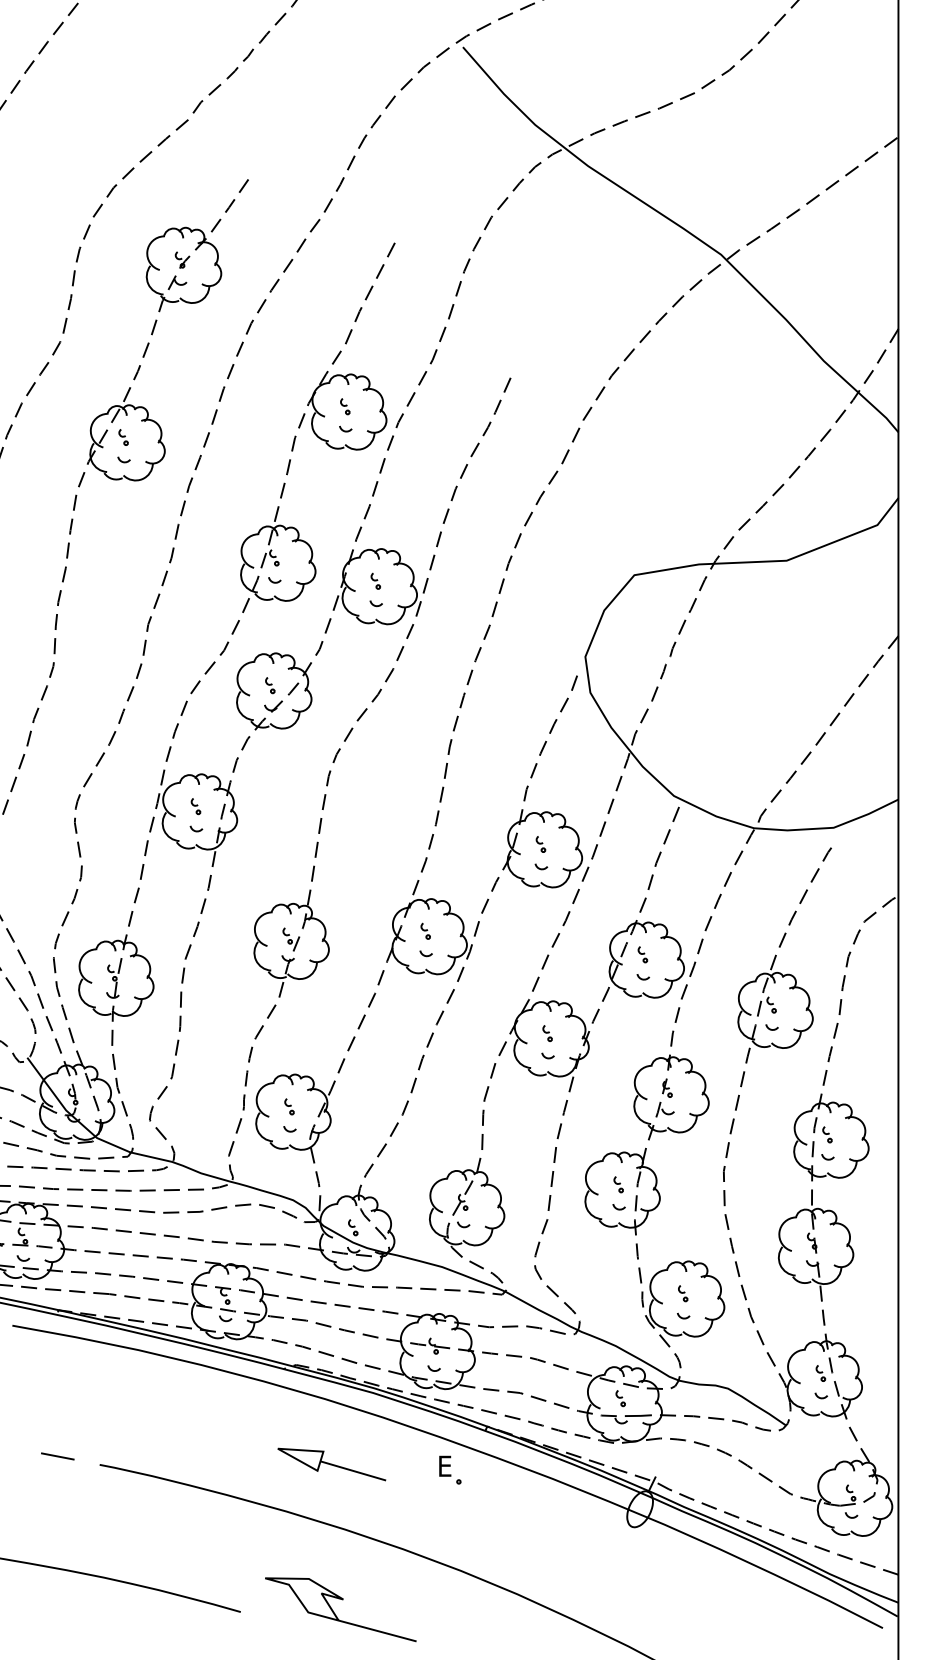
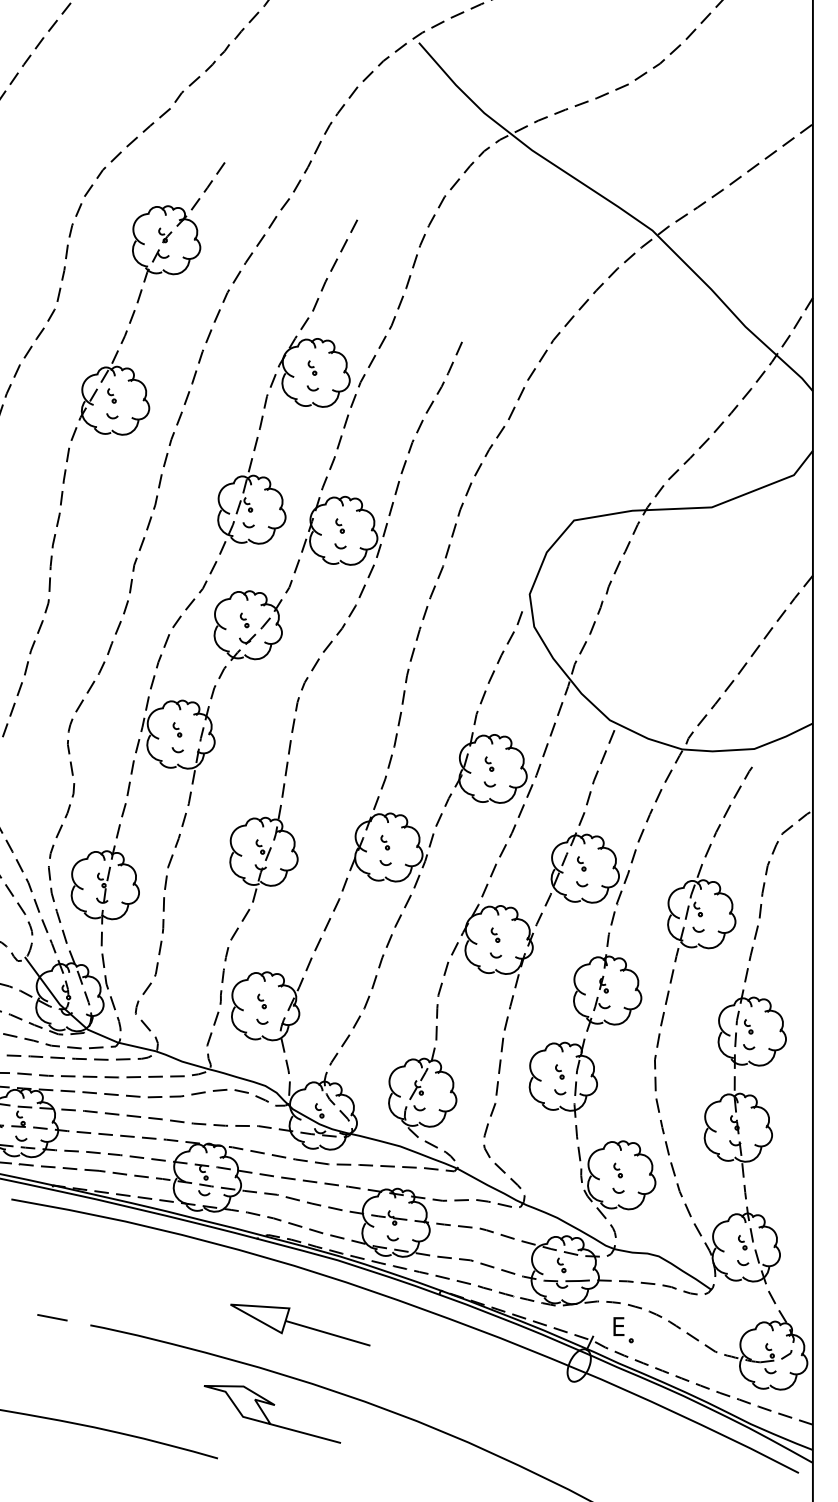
part: (332, 1463) -> (300, 1324), size x1.43
part: (450, 1470) -> (623, 1330), moved
curve: (335, 1613) -> (267, 1417), moved

